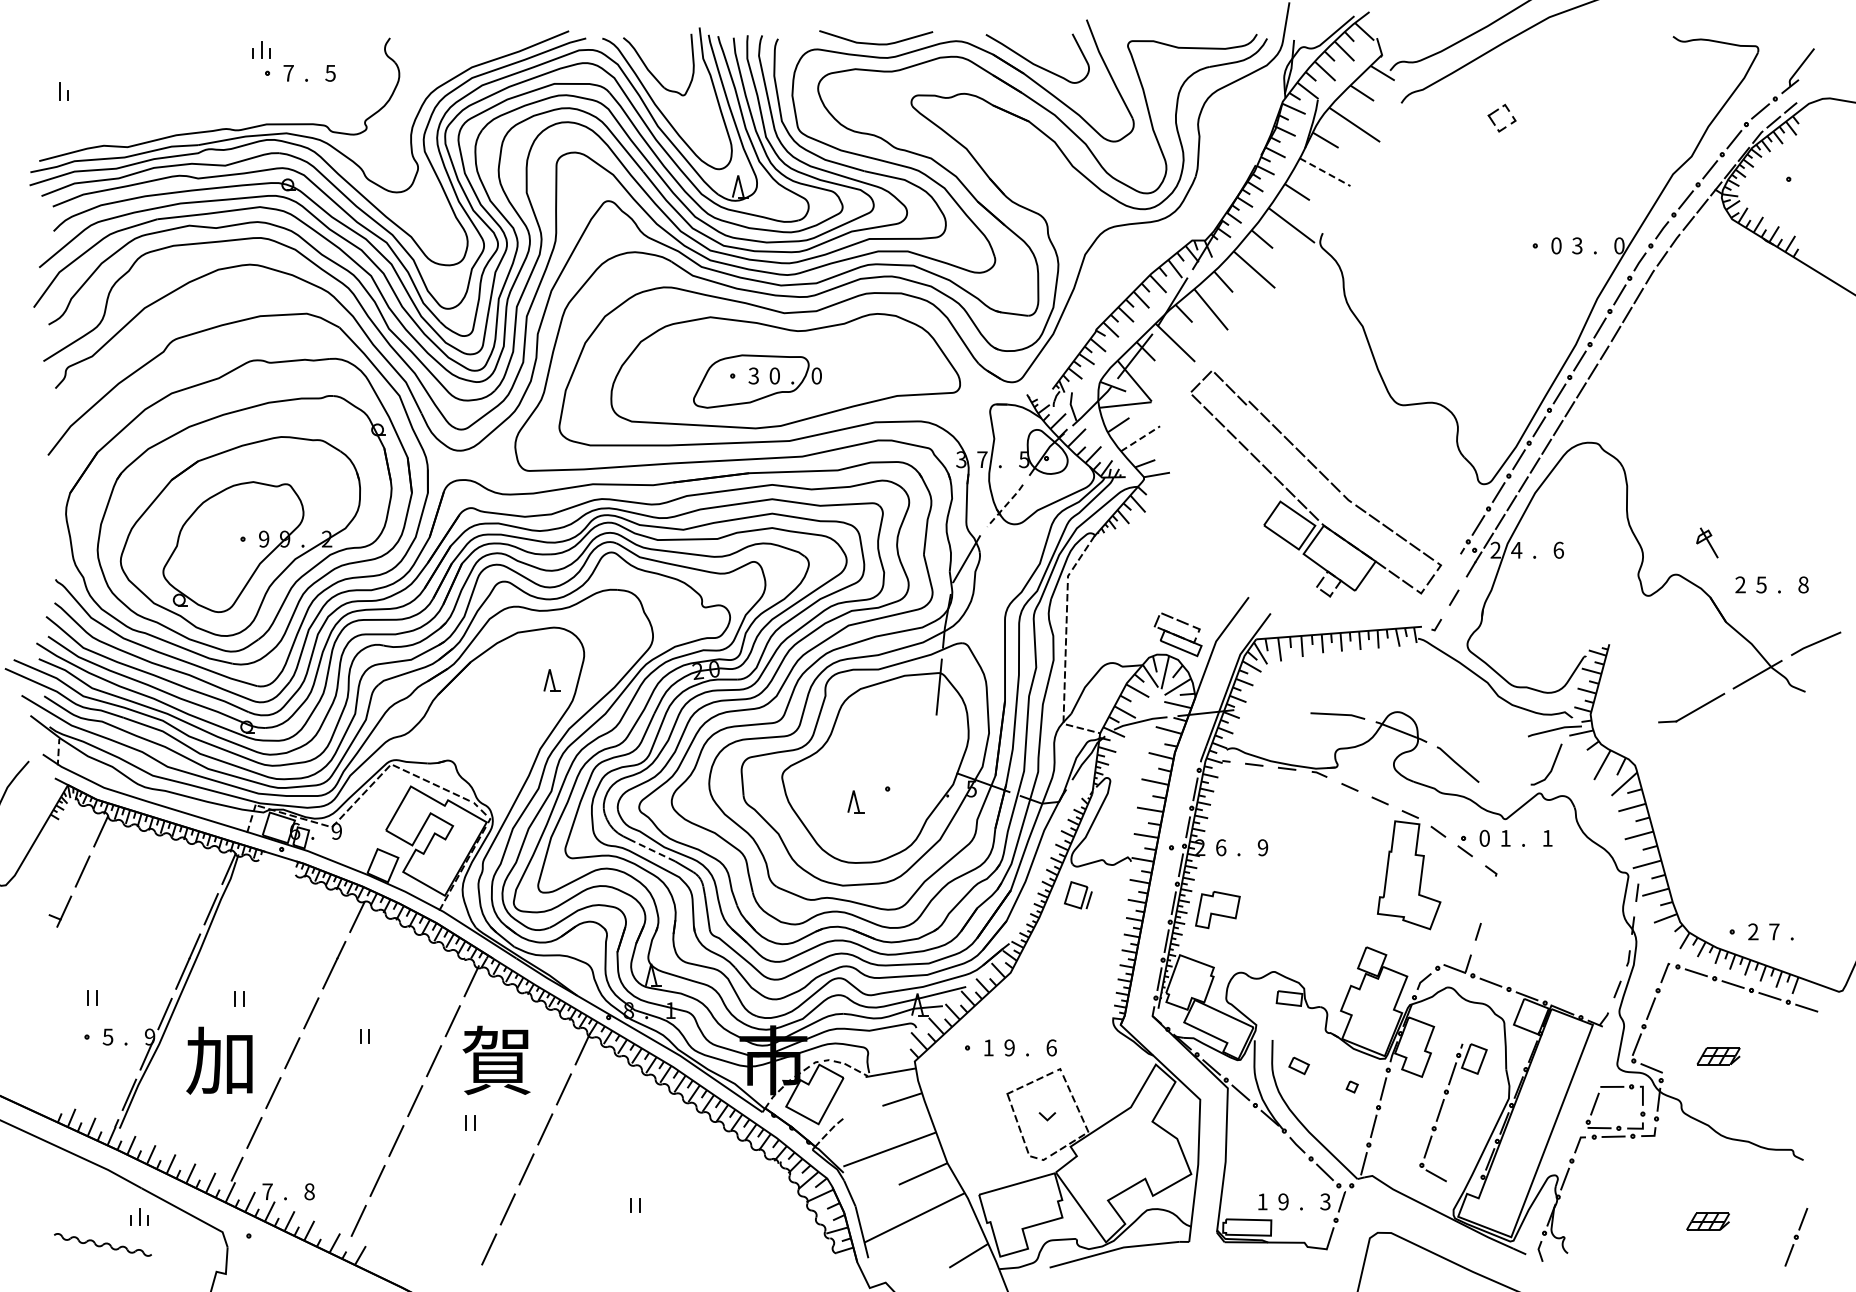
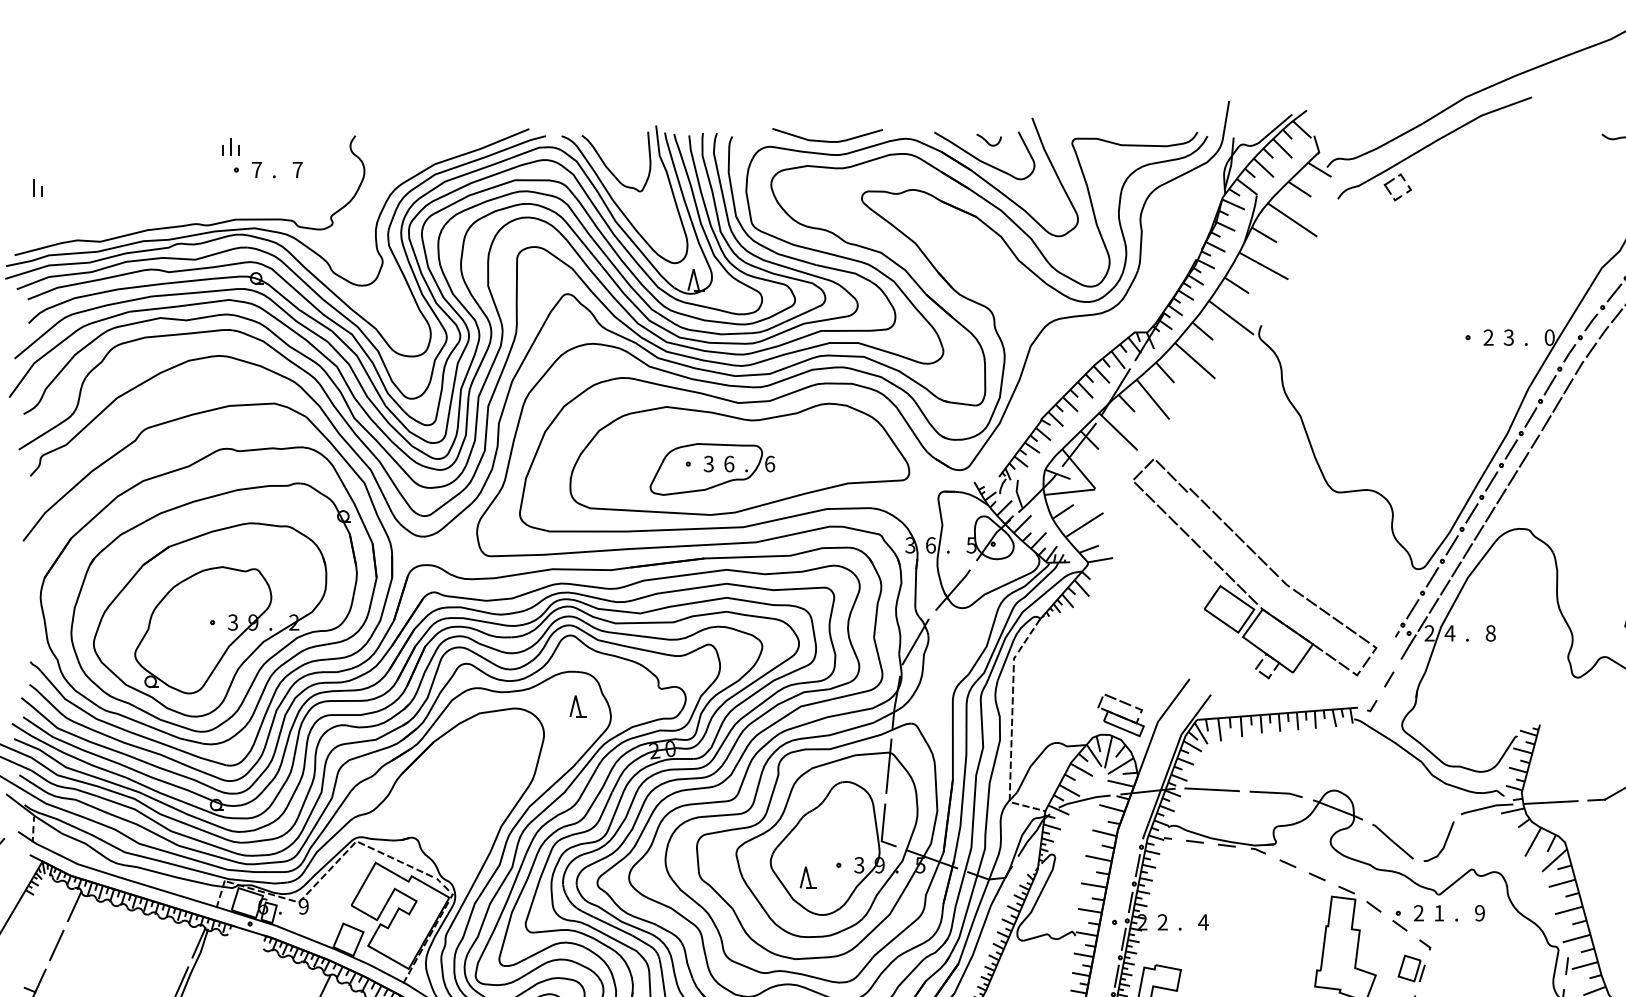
curve: (1040, 43) -> (987, 141), added
text: (330, 73) -> (297, 170), 5 -> 7
part: (1497, 111) -> (1393, 180), moved
line: (1325, 172) -> (1264, 266), dashed -> solid
text: (1556, 245) -> (1488, 337), 0 -> 2
text: (774, 375) -> (728, 463), 0 -> 6
text: (816, 375) -> (769, 463), 0 -> 6
line: (1141, 438) -> (1085, 524), dashed -> solid
text: (982, 459) -> (930, 545), 7 -> 6
line: (1005, 506) -> (953, 590), dashed -> solid
text: (263, 539) -> (232, 622), 9 -> 3
text: (1558, 549) -> (1490, 632), 6 -> 8
part: (551, 680) -> (577, 706), moved
line: (1271, 710) -> (1211, 789), added
line: (1620, 723) -> (1550, 801), added
line: (1551, 767) -> (1443, 844), moved
part: (881, 771) -> (832, 848), added
text: (1547, 837) -> (1479, 912), 1 -> 9
text: (1484, 838) -> (1418, 913), 0 -> 2
text: (1220, 847) -> (1162, 922), 6 -> 2
text: (1262, 847) -> (1202, 922), 9 -> 4
line: (654, 851) -> (612, 925), dashed -> solid
part: (1078, 895) -> (1411, 968), moved

